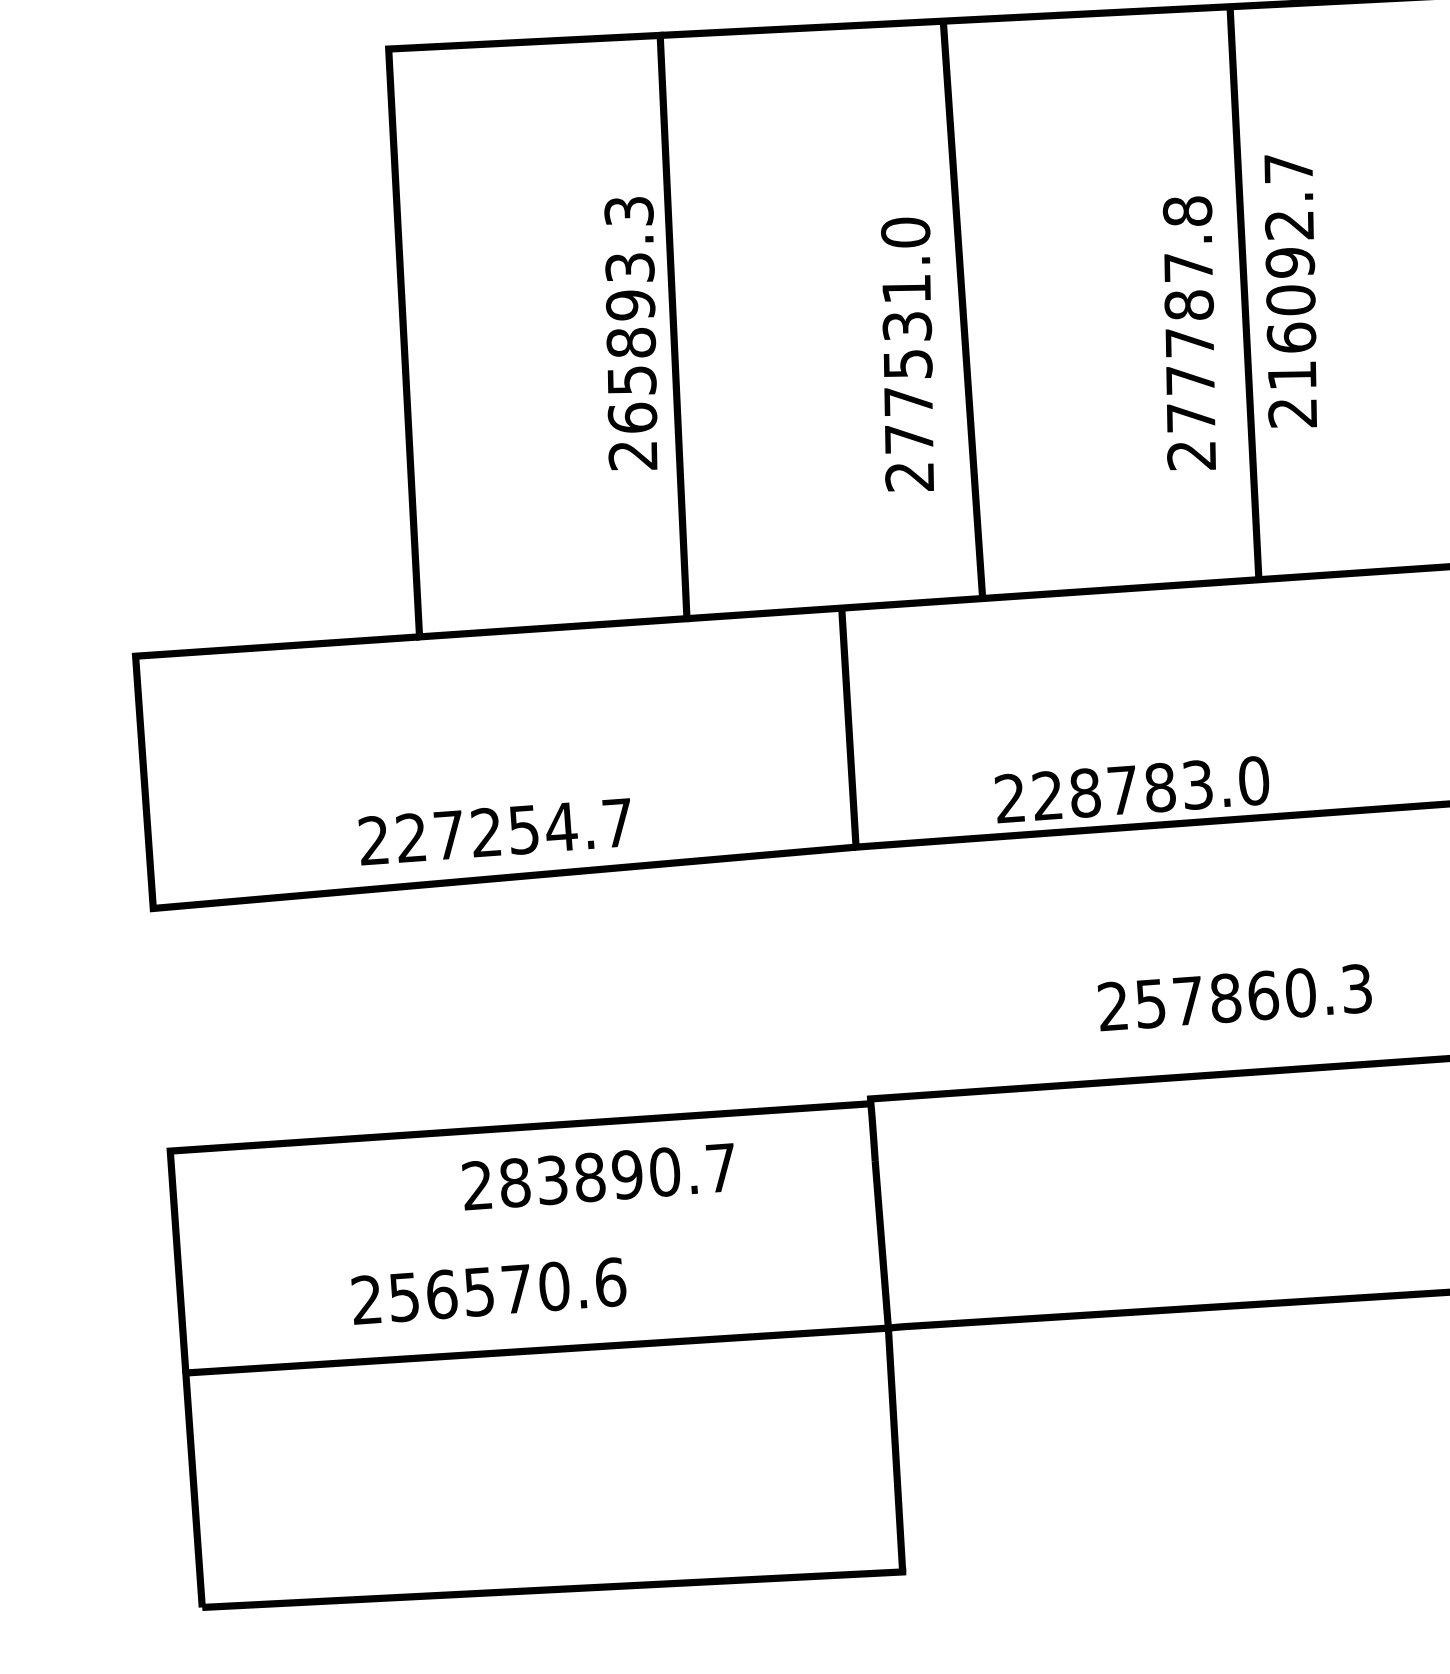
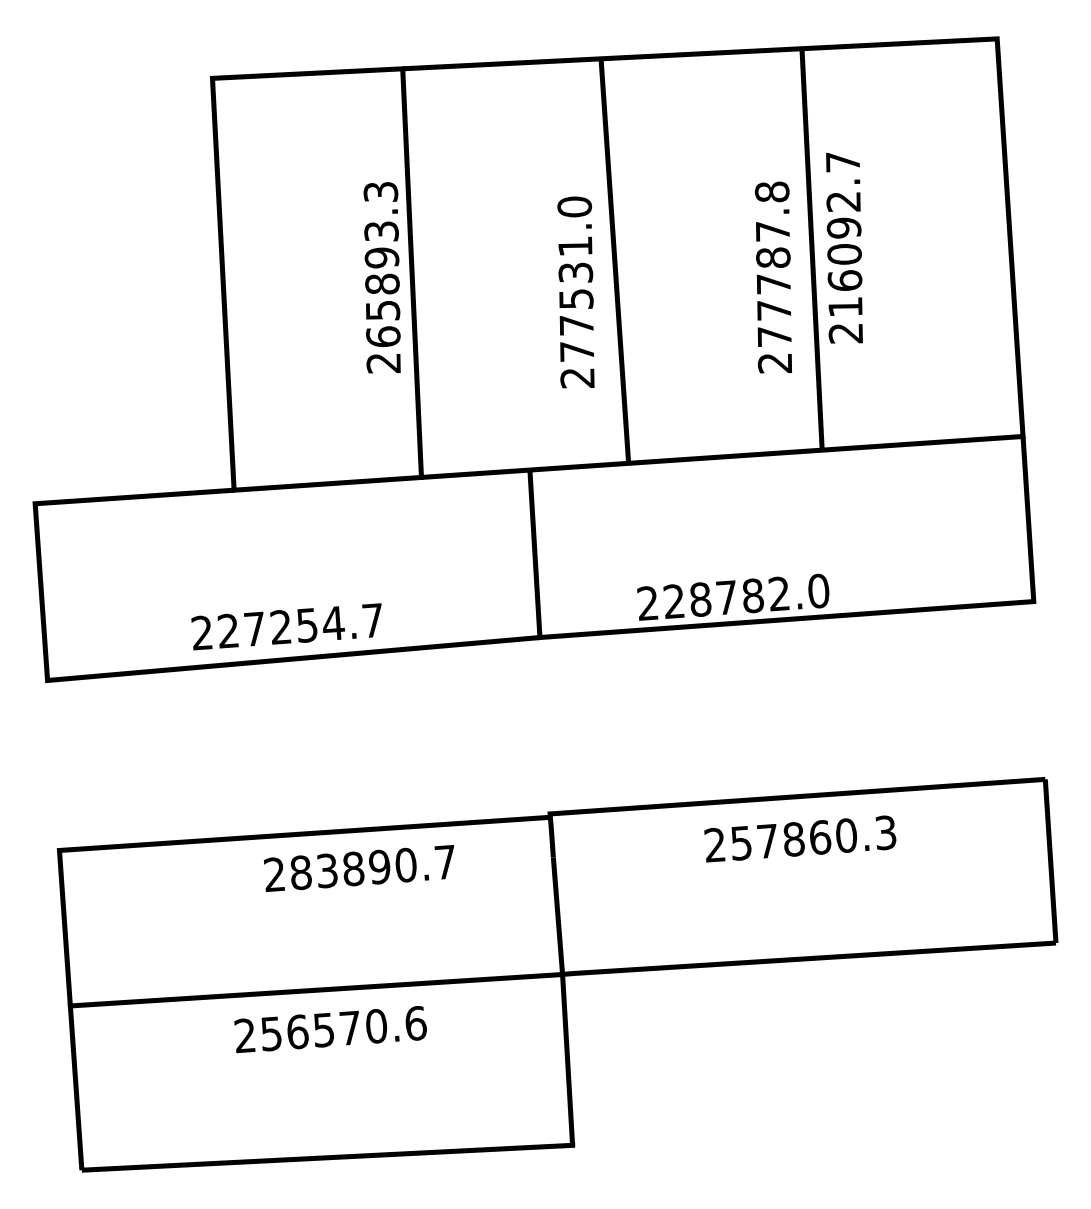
text: (1196, 784) -> (778, 593), 228783.0 -> 228782.0
text: (1235, 996) -> (800, 838), moved
text: (488, 1290) -> (330, 1029), moved

